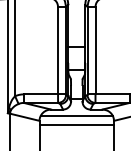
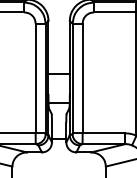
line: (76, 116) -> (58, 161), removed
line: (76, 124) -> (58, 171), removed

